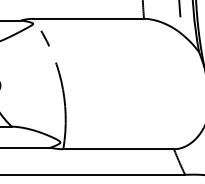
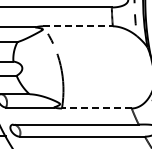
line: (87, 19) -> (77, 26), solid -> dashed
line: (118, 149) -> (96, 108), solid -> dashed

